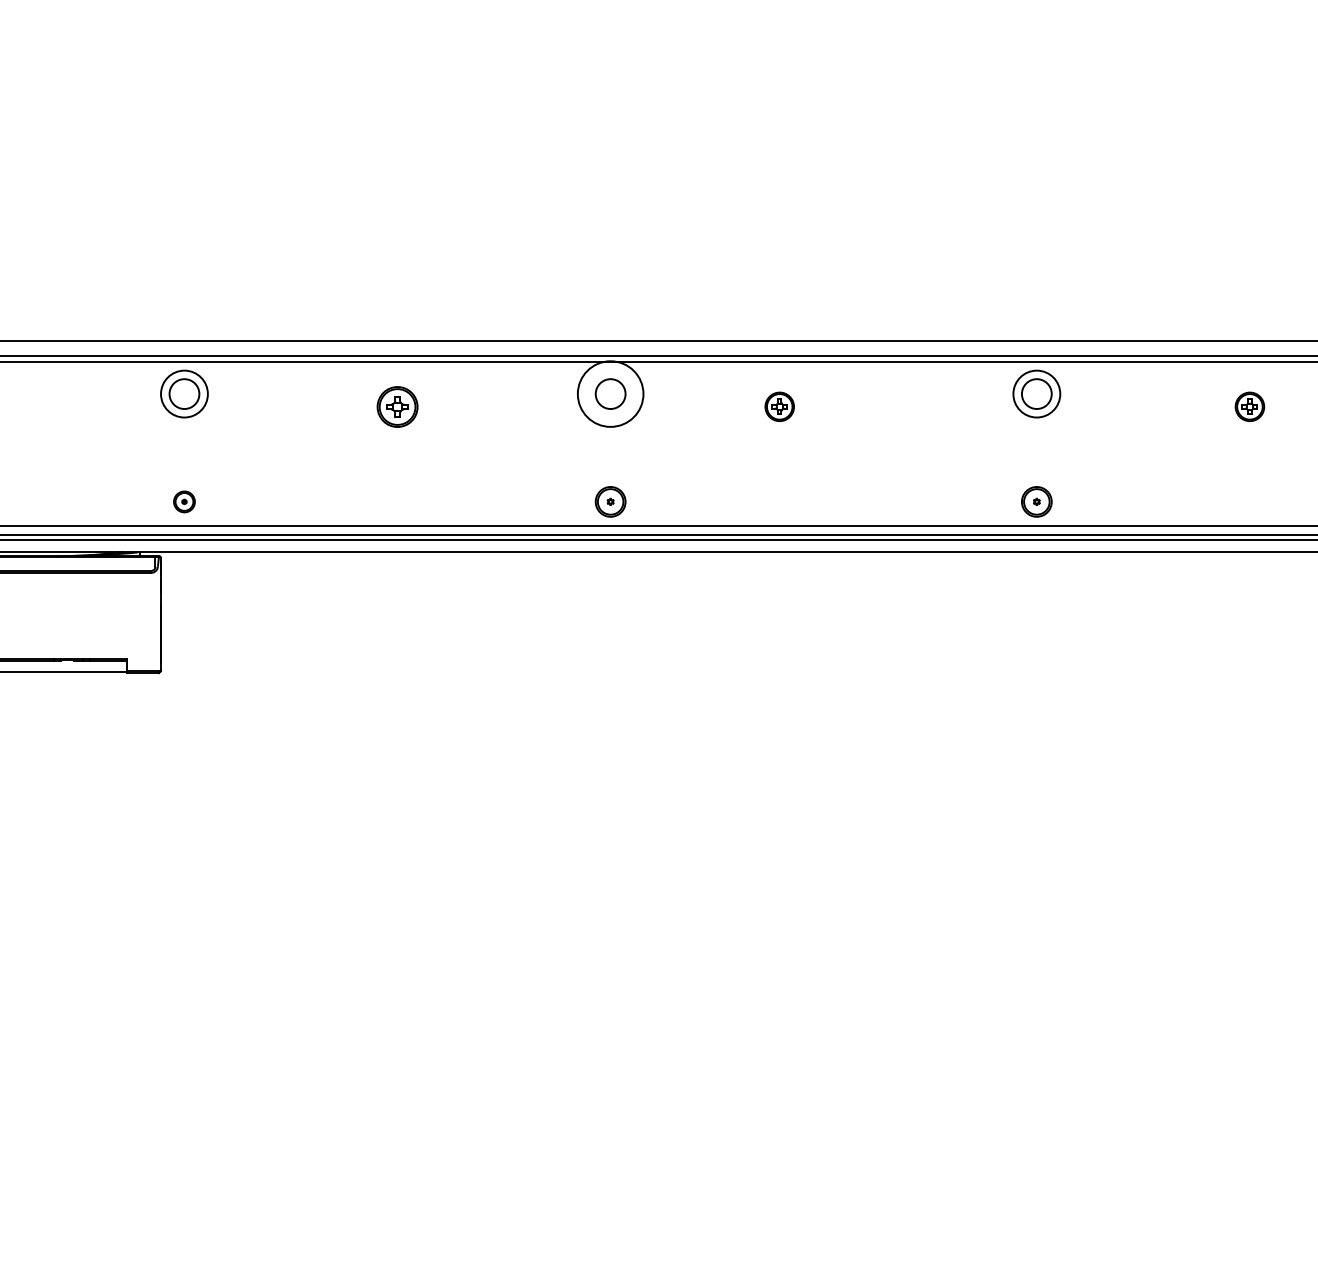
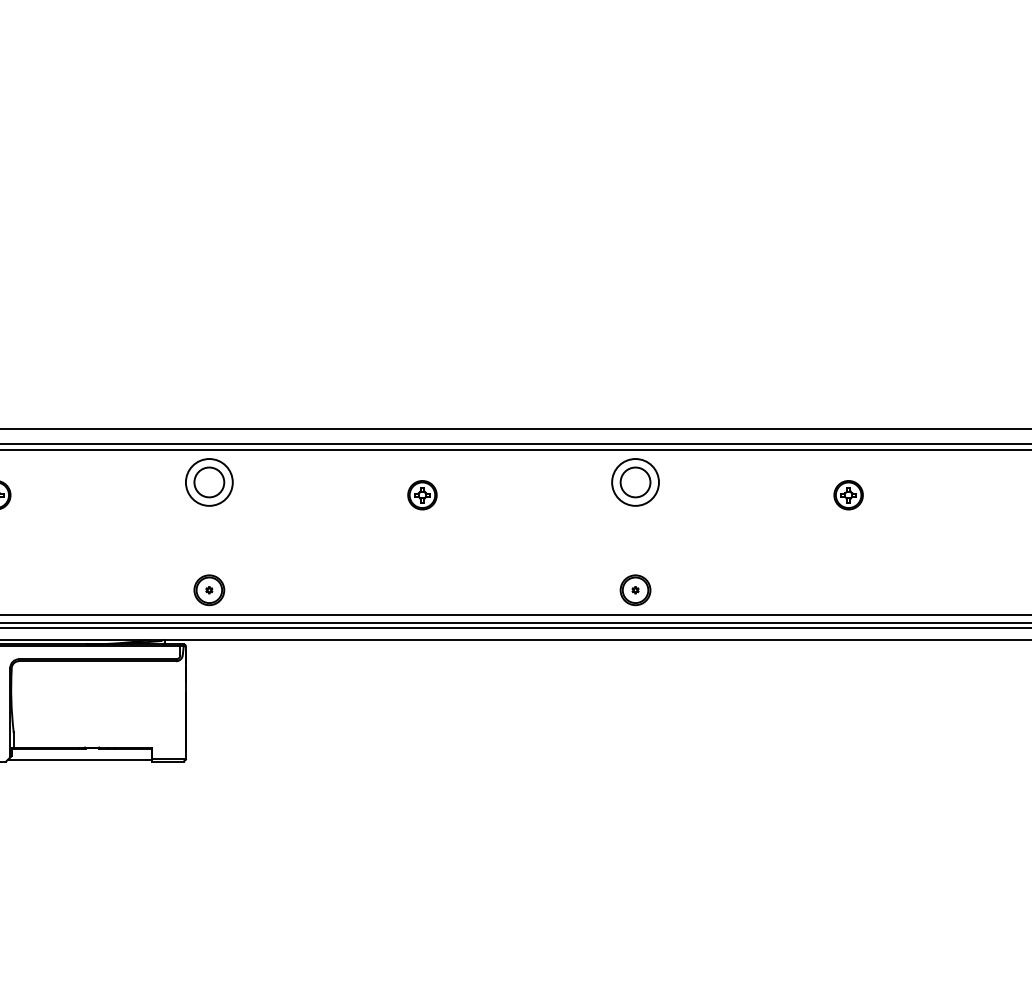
circle: (610, 393) -> (635, 481), size x0.71
part: (397, 406) -> (422, 494), size x0.71
part: (779, 406) -> (848, 494), moved
part: (184, 501) -> (209, 589), size x1.43

